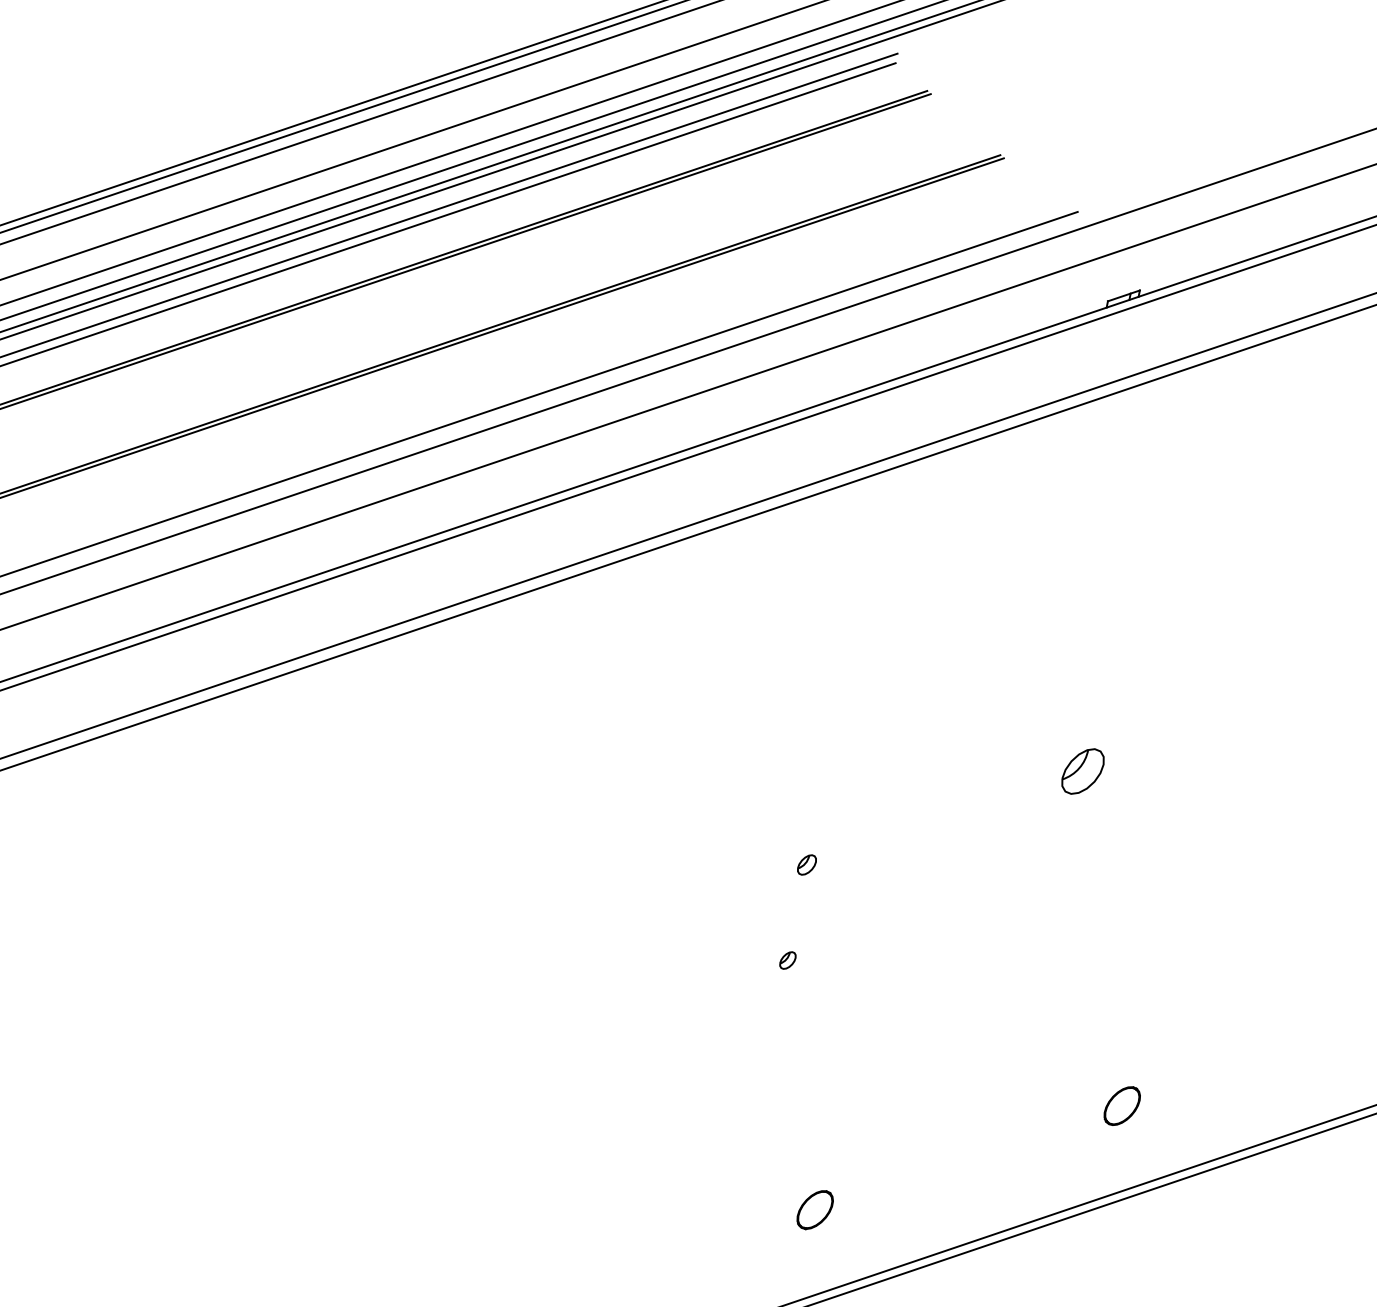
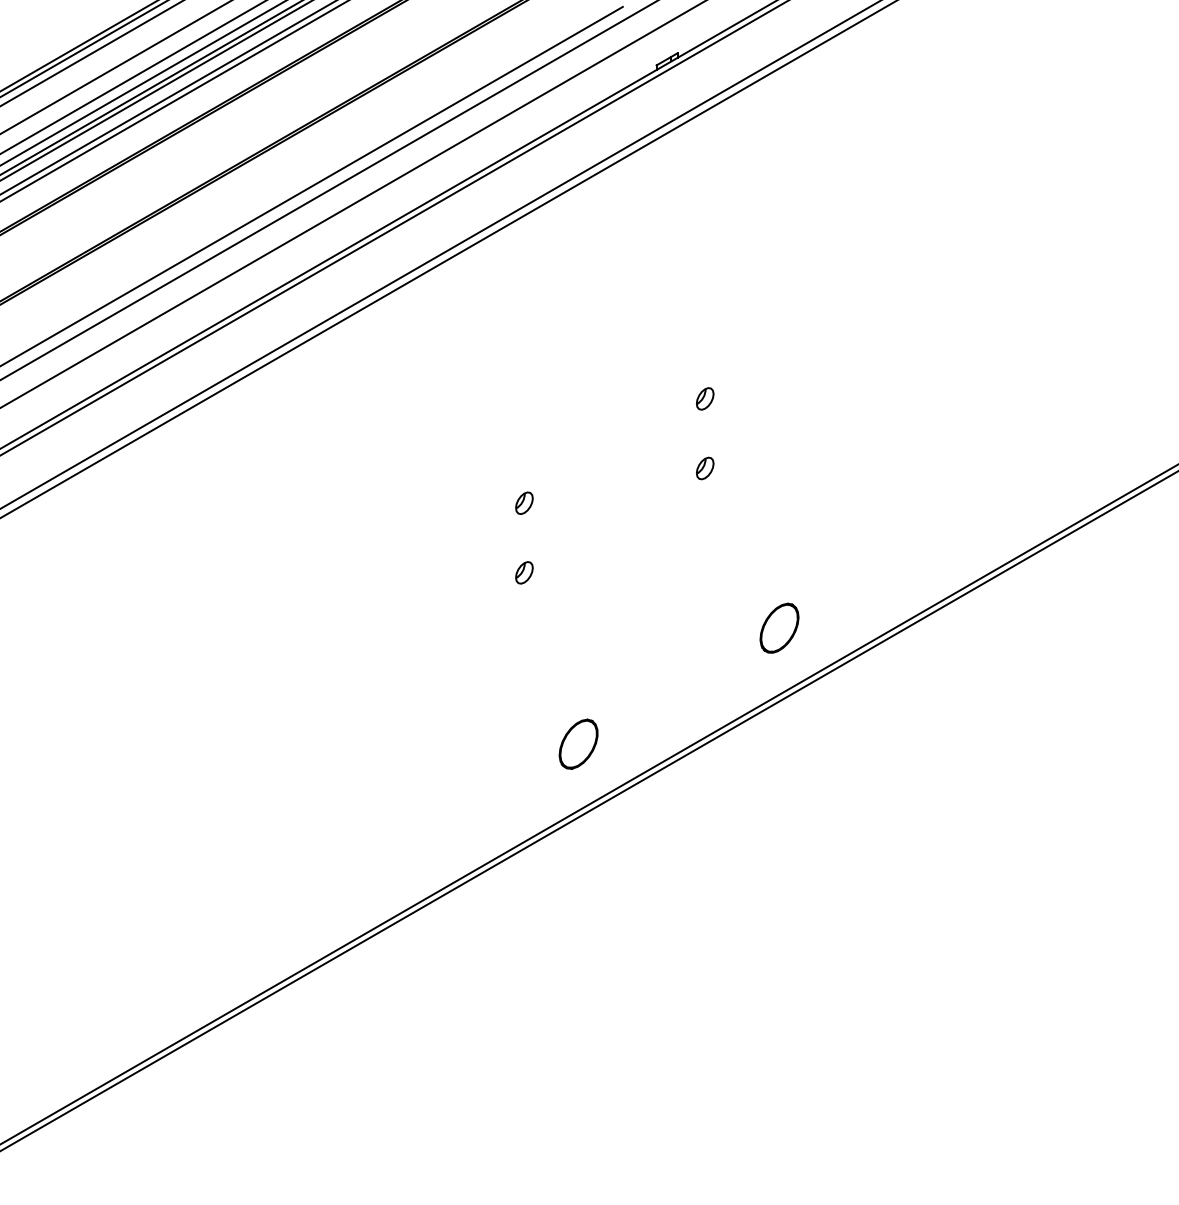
part: (1083, 771) -> (705, 398), size x0.62
part: (807, 864) -> (524, 502), size x1.43
part: (1064, 867) -> (705, 468), added
part: (788, 959) -> (524, 572), size x1.67
part: (1122, 1105) -> (779, 627), size x1.67
part: (815, 1209) -> (578, 743), size x1.67

